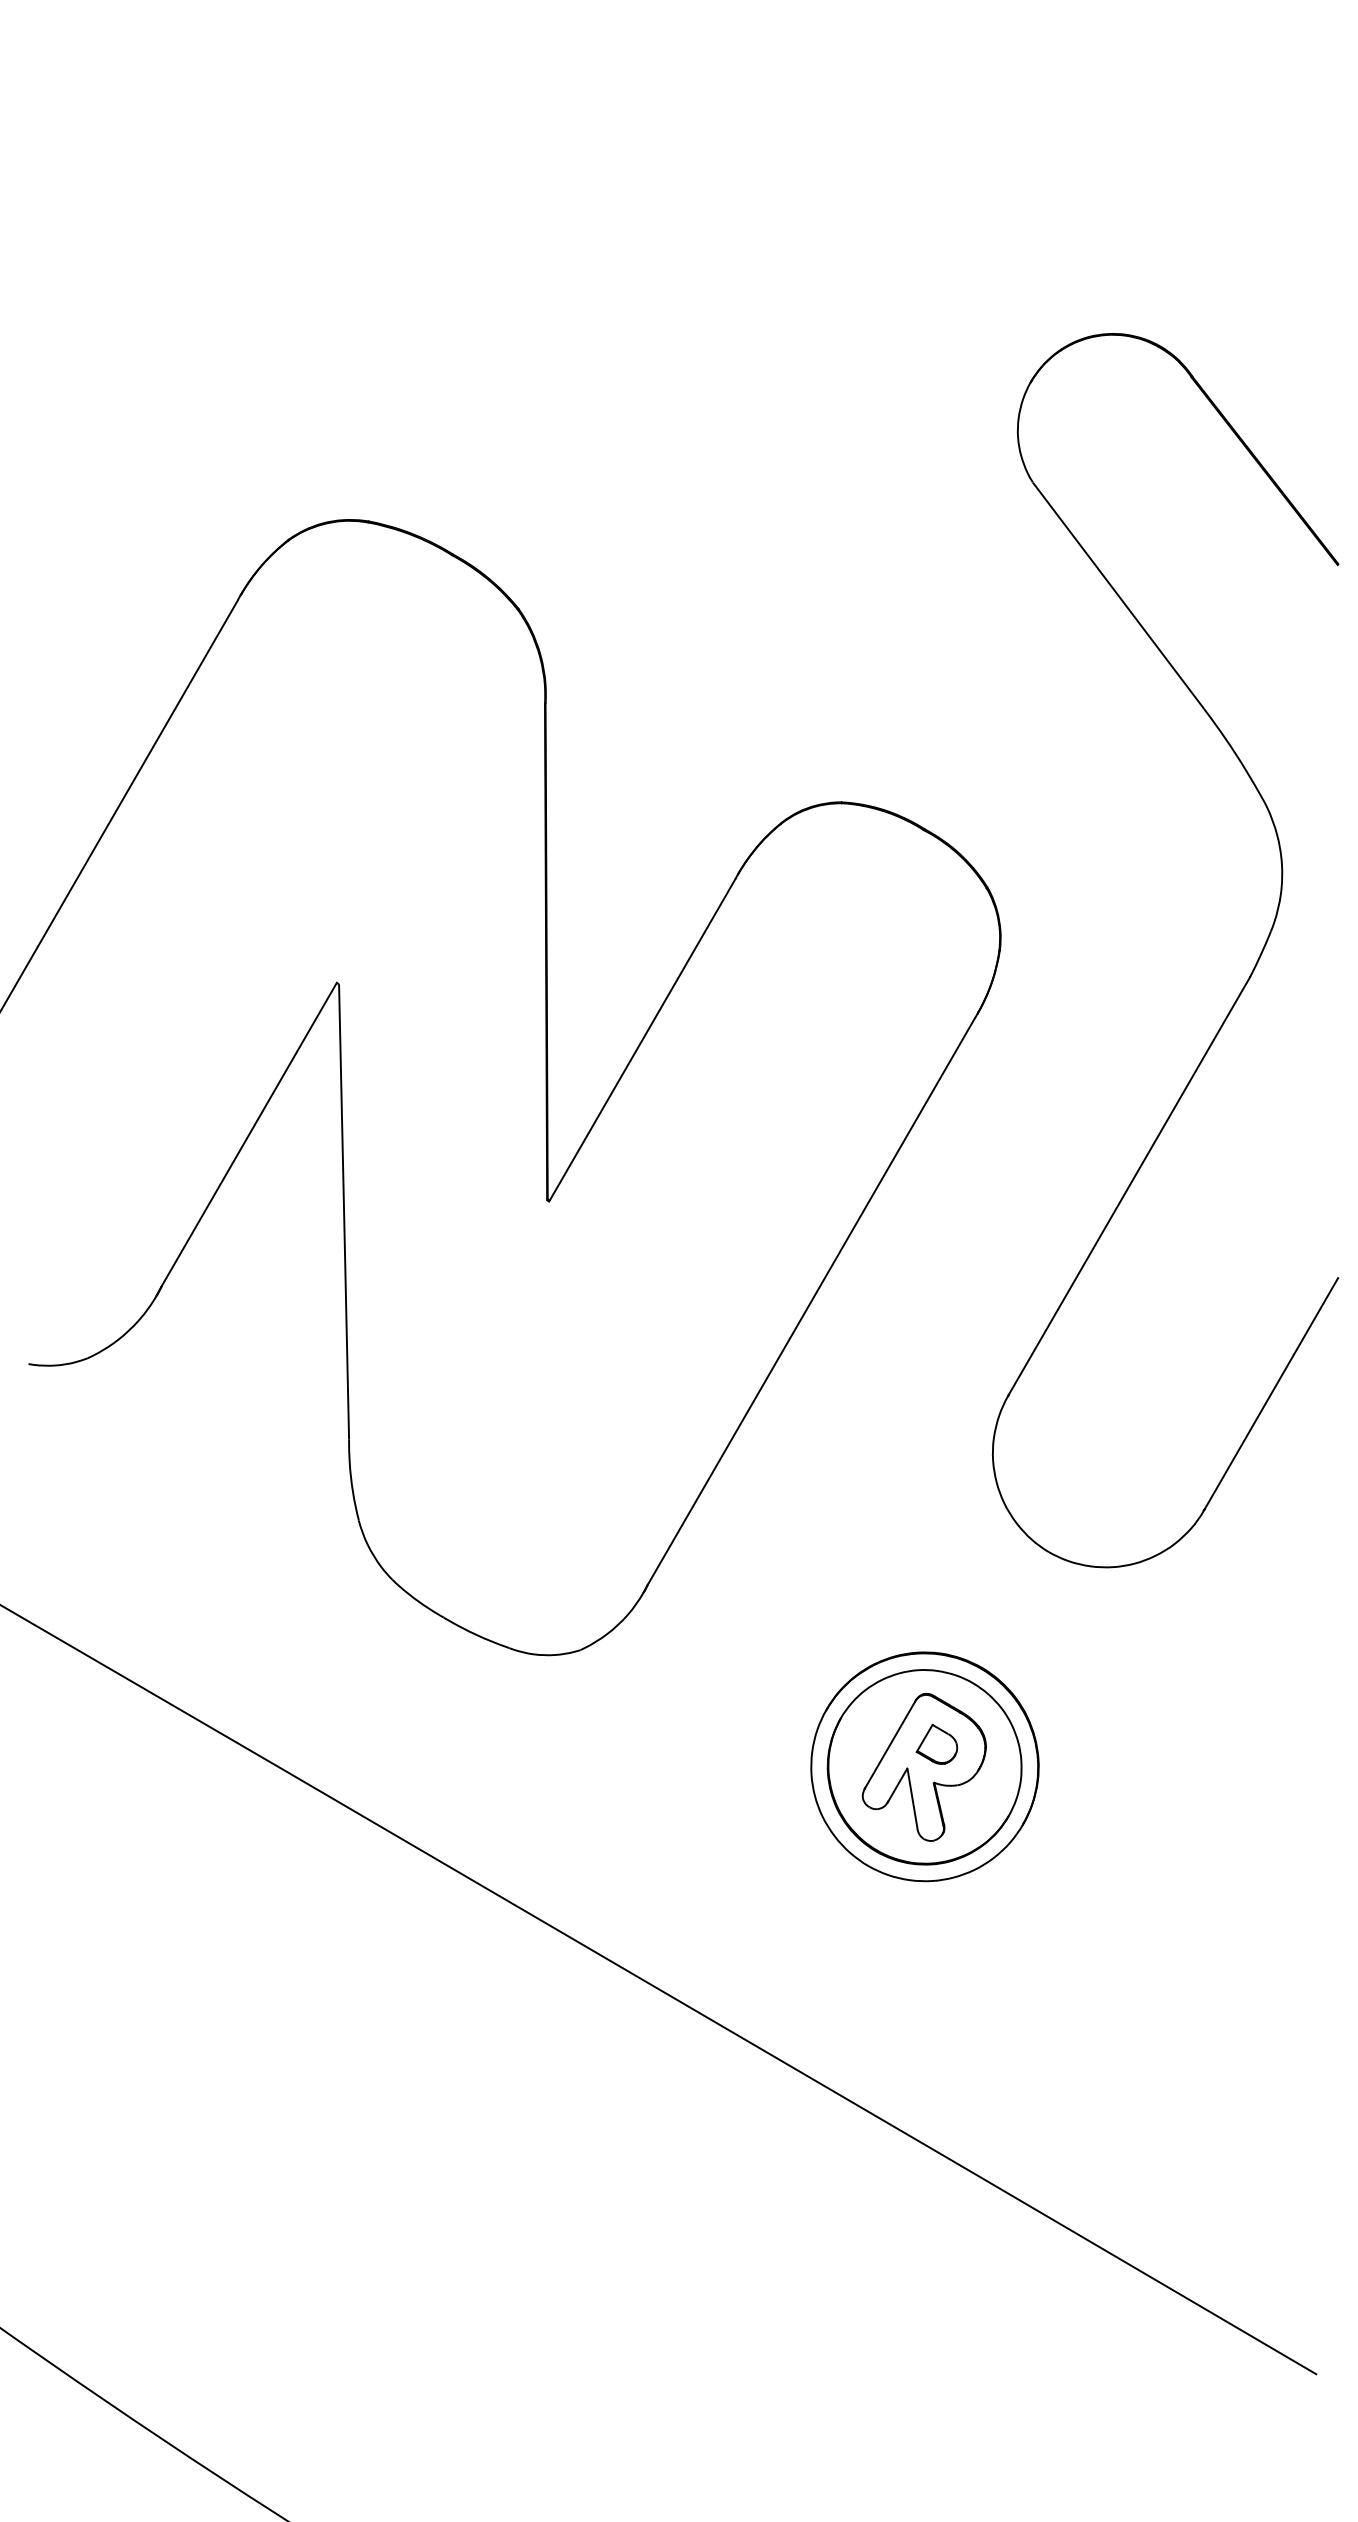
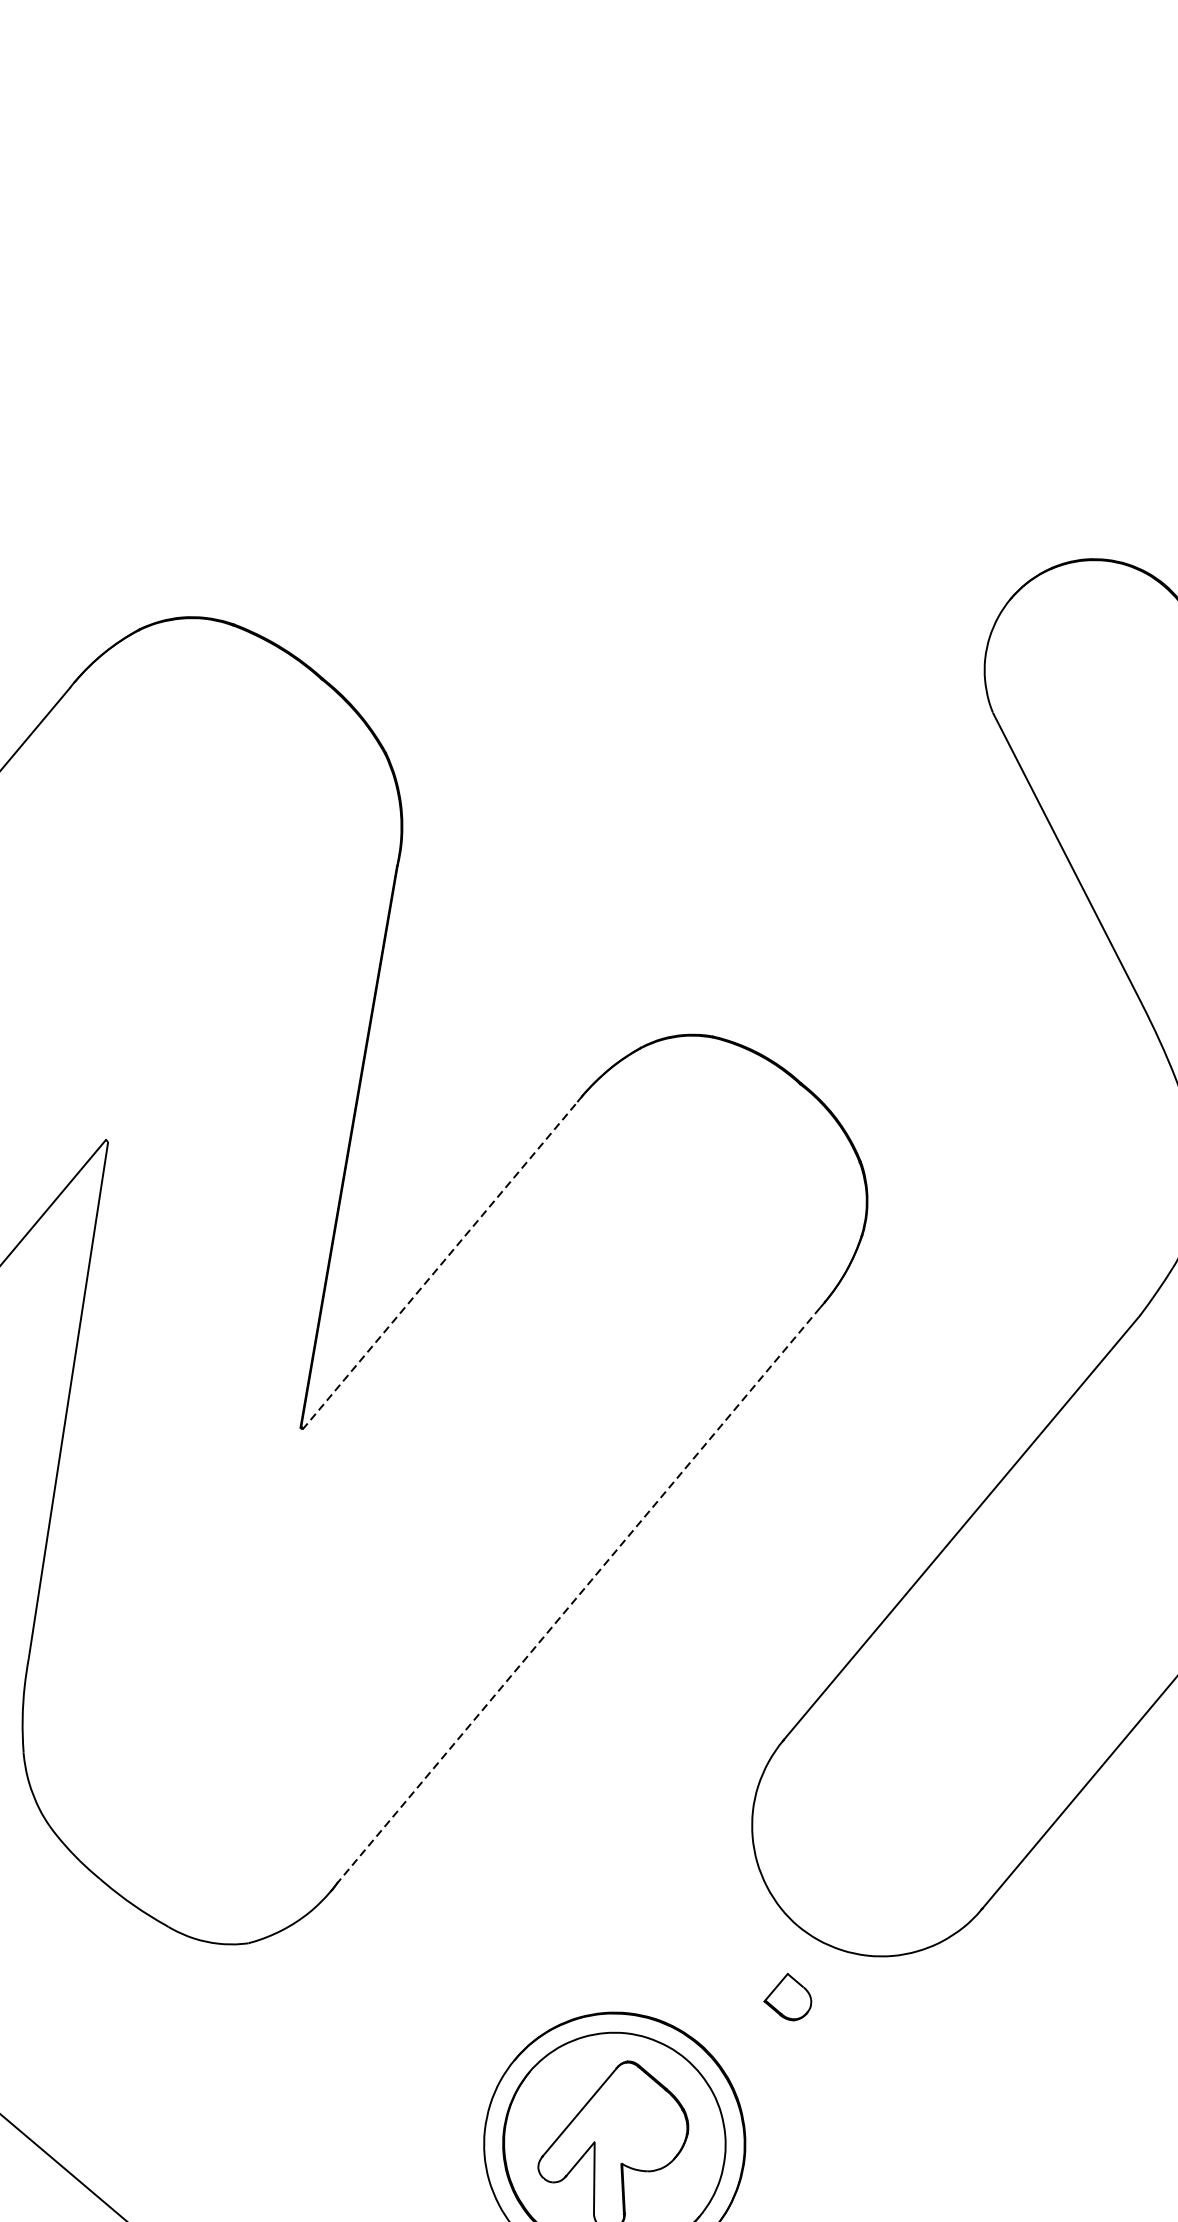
line: (642, 1039) -> (440, 1264), solid -> dashed
line: (811, 1301) -> (579, 1595), solid -> dashed
part: (936, 1743) -> (788, 1995), moved

